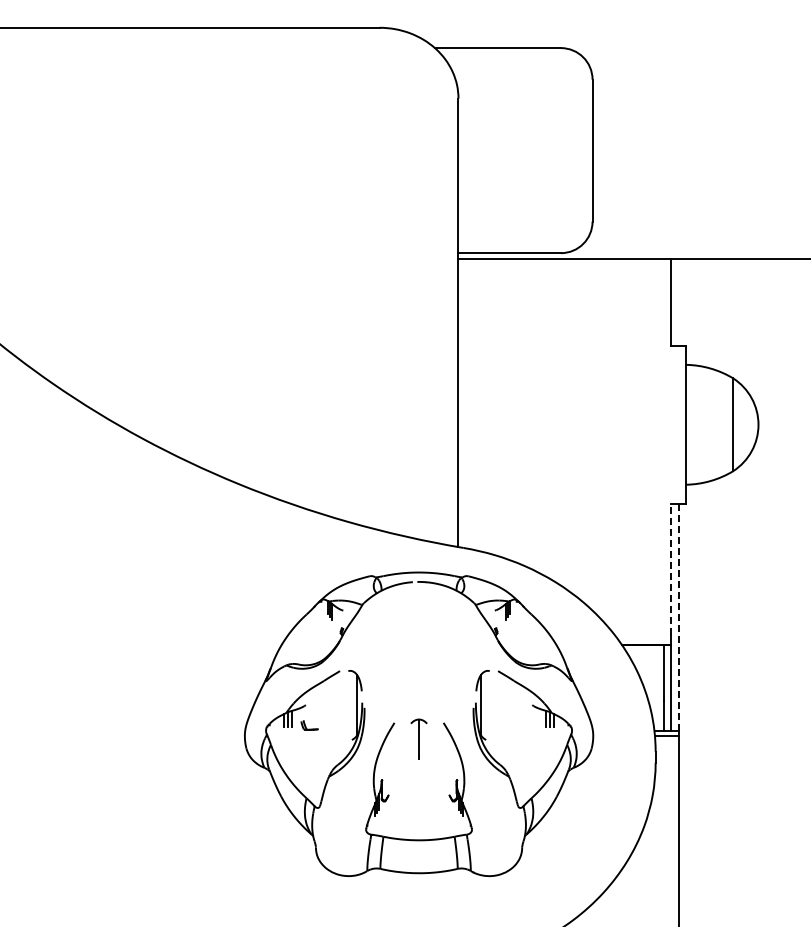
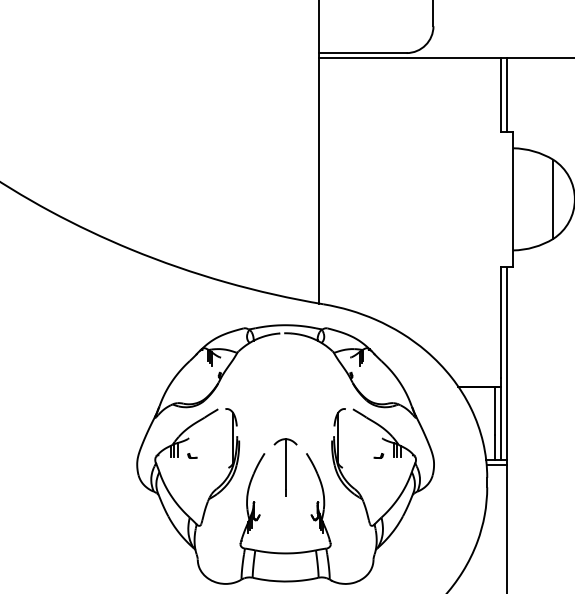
line: (678, 302) -> (506, 95), added
line: (671, 569) -> (500, 322), dashed -> solid
line: (678, 617) -> (506, 363), dashed -> solid
part: (309, 725) -> (192, 455), size x0.62
part: (528, 725) -> (378, 455), added
part: (418, 739) -> (285, 467), size x1.67

